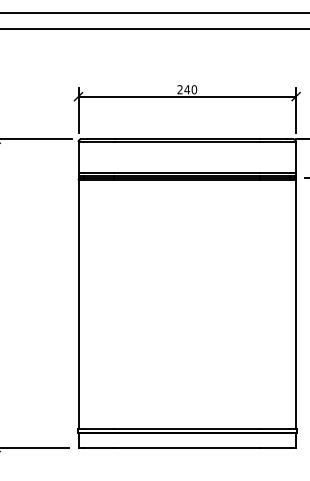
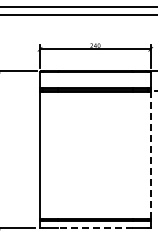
line: (295, 303) -> (150, 154), solid -> dashed
line: (185, 446) -> (94, 227), solid -> dashed

